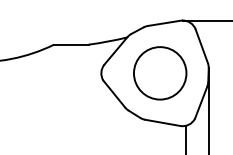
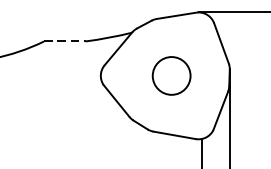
line: (71, 44) -> (65, 41), solid -> dashed
circle: (160, 73) -> (171, 76), size x0.6

